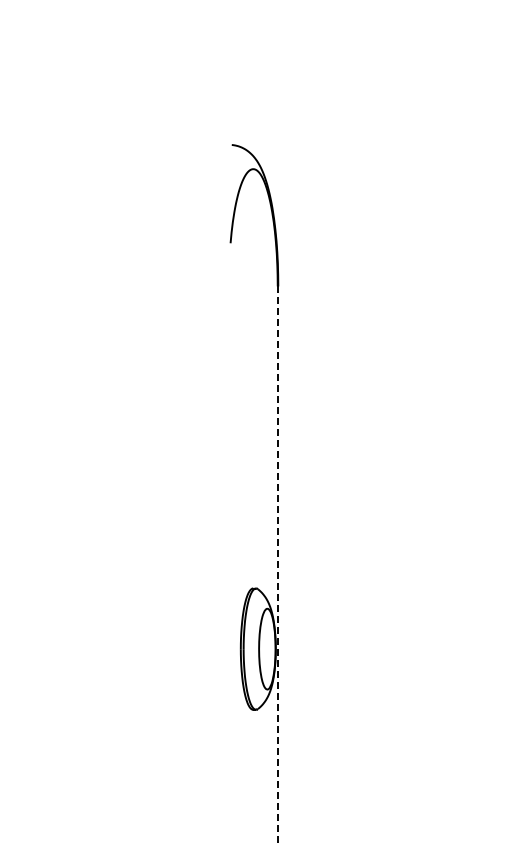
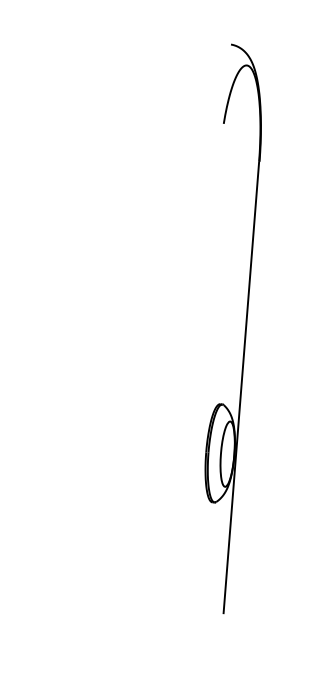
line: (277, 566) -> (241, 388), dashed -> solid

